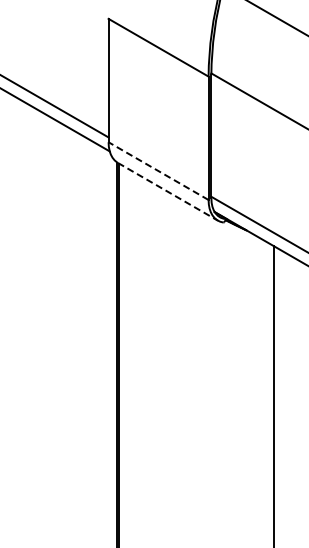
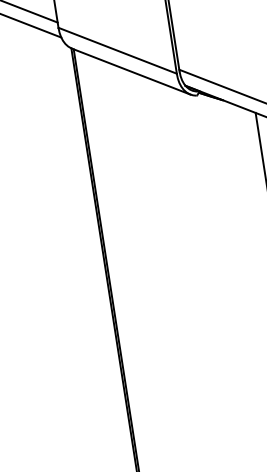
line: (158, 171) -> (117, 51), dashed -> solid
line: (167, 191) -> (130, 71), dashed -> solid

